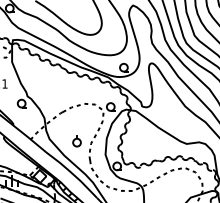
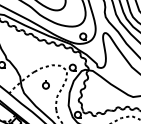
part: (76, 141) -> (45, 84), moved

